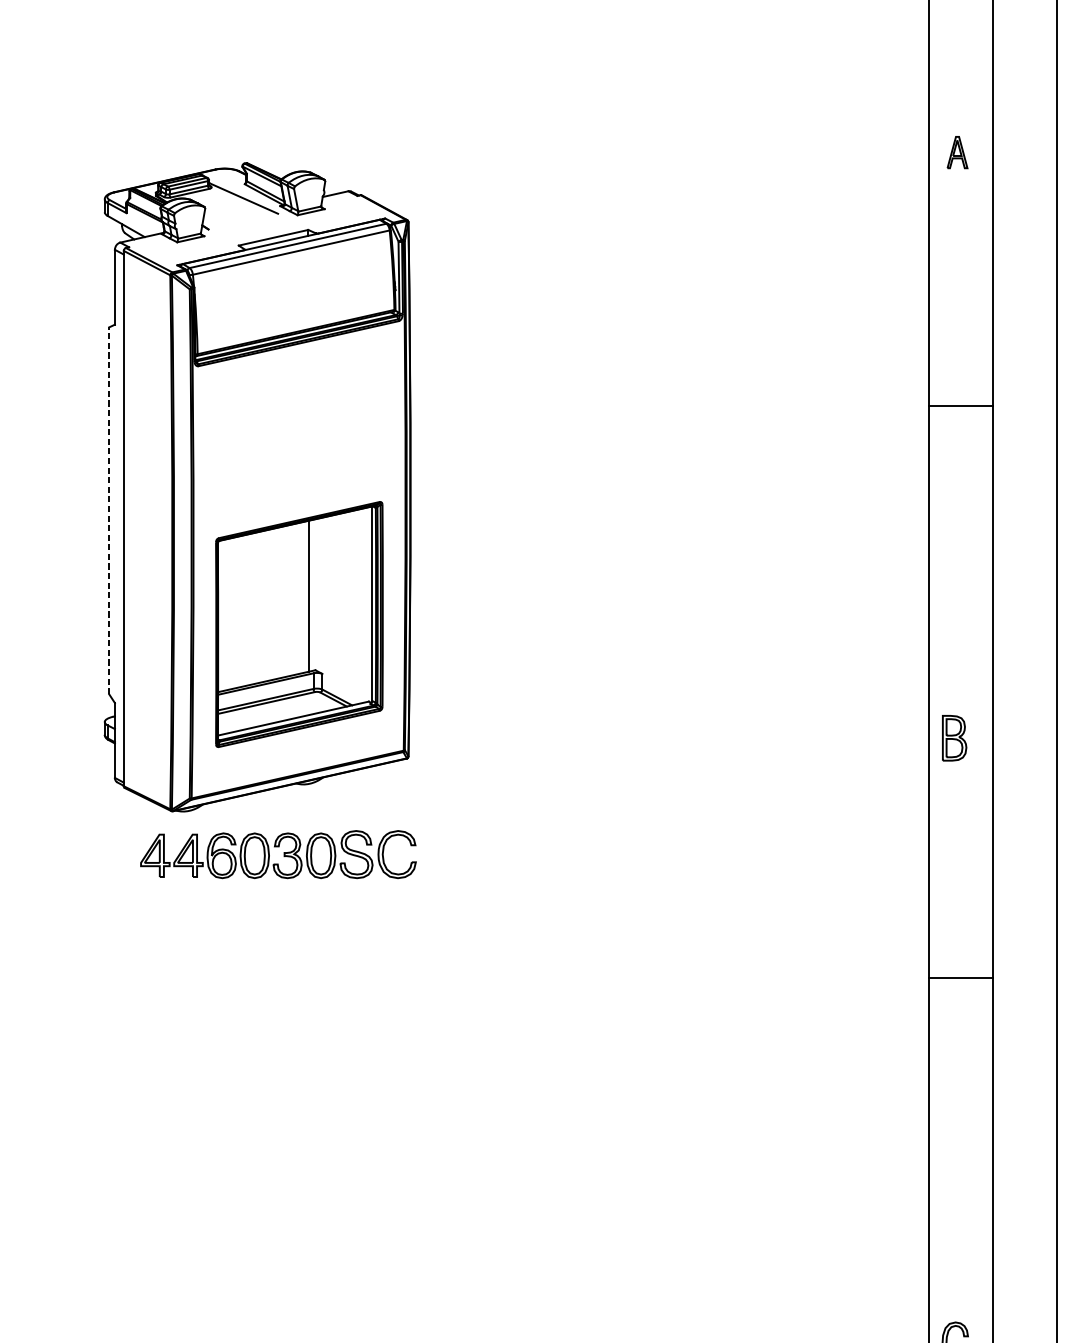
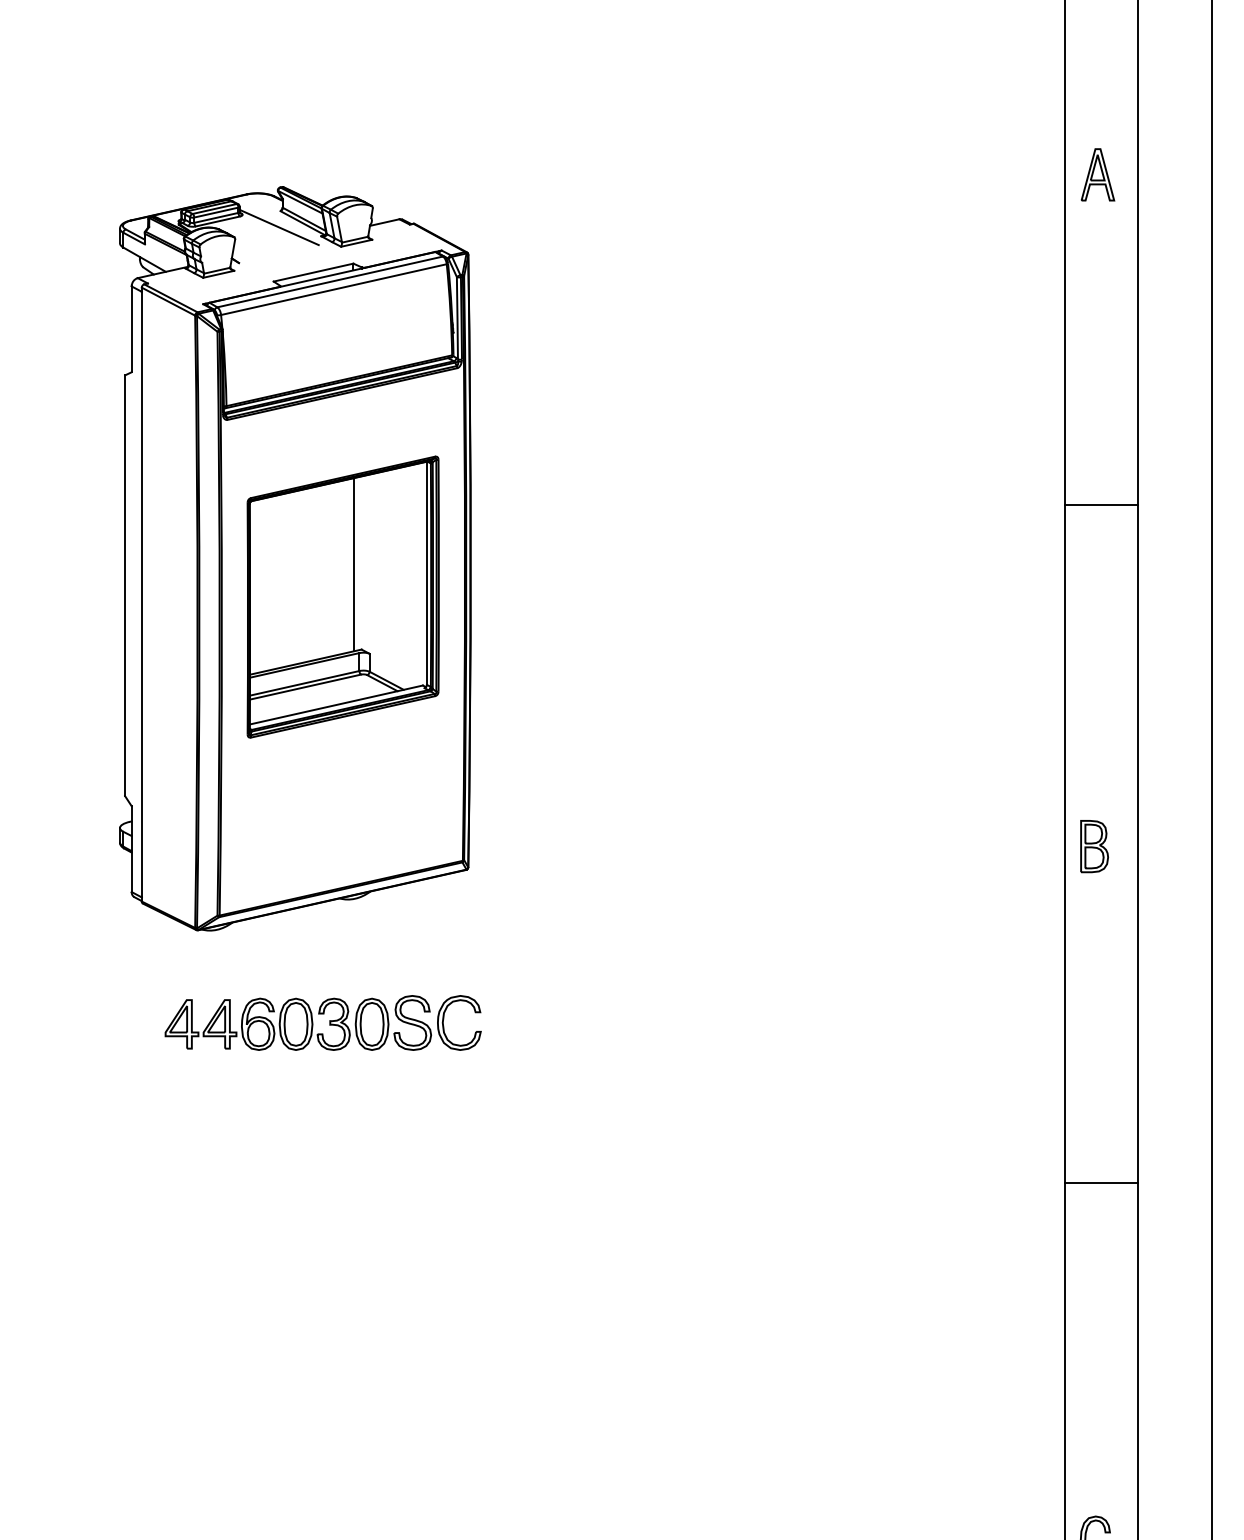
part: (957, 152) -> (1097, 174), size x1.43
line: (960, 405) -> (1101, 505), moved
line: (109, 510) -> (125, 585), dashed -> solid
part: (298, 623) -> (342, 596), moved
part: (283, 854) -> (329, 1022), moved
line: (960, 977) -> (1101, 1182), moved

